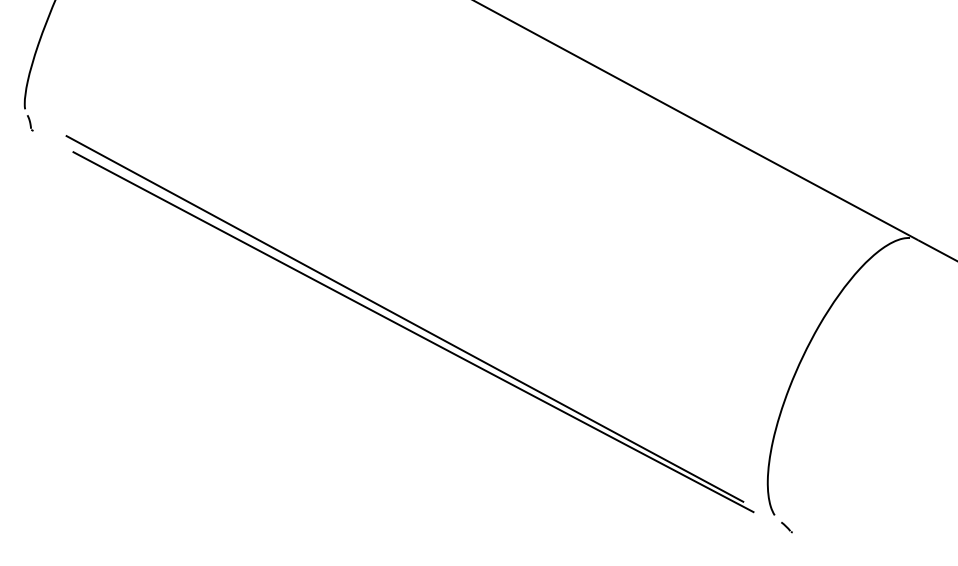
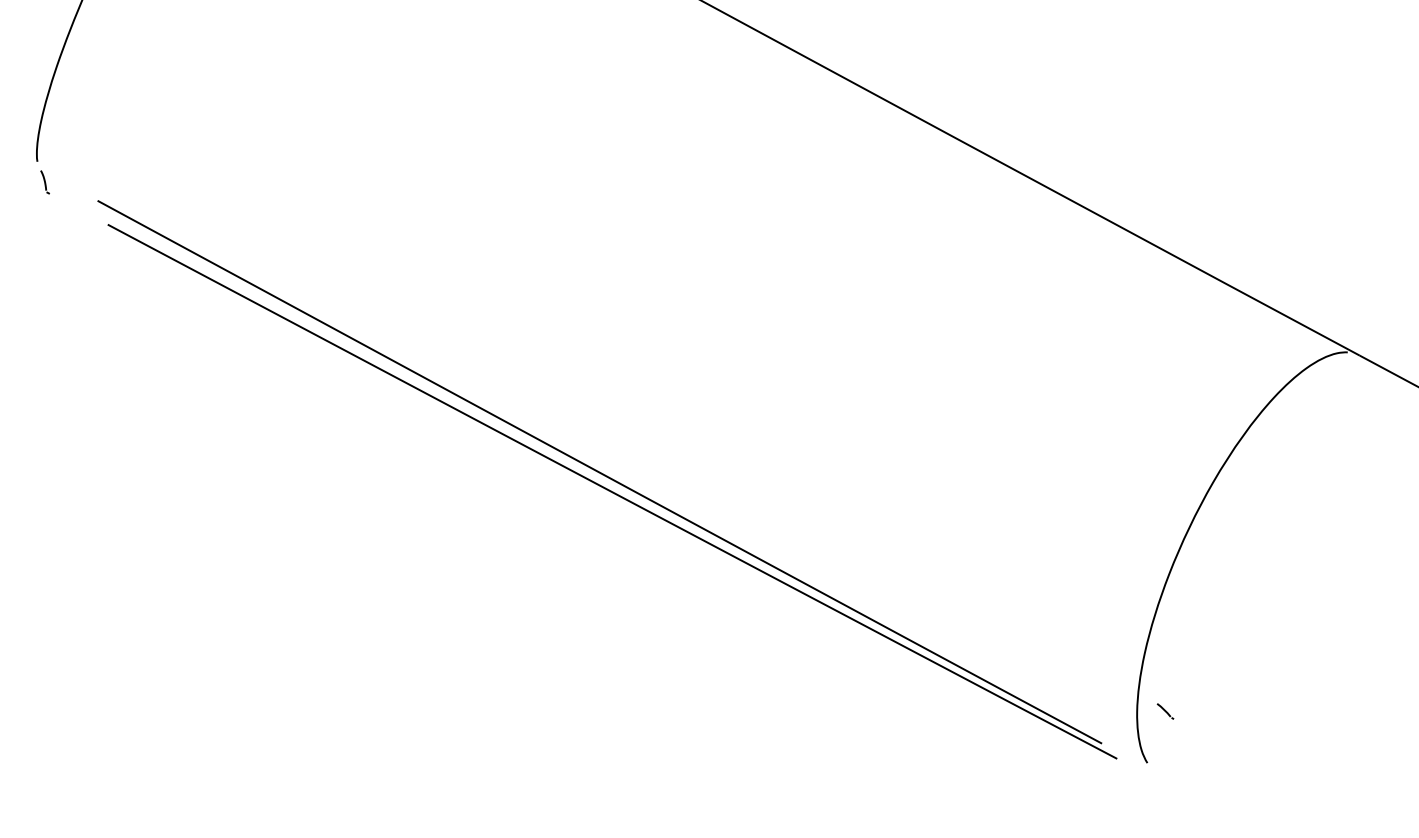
line: (786, 527) -> (1164, 711), moved

